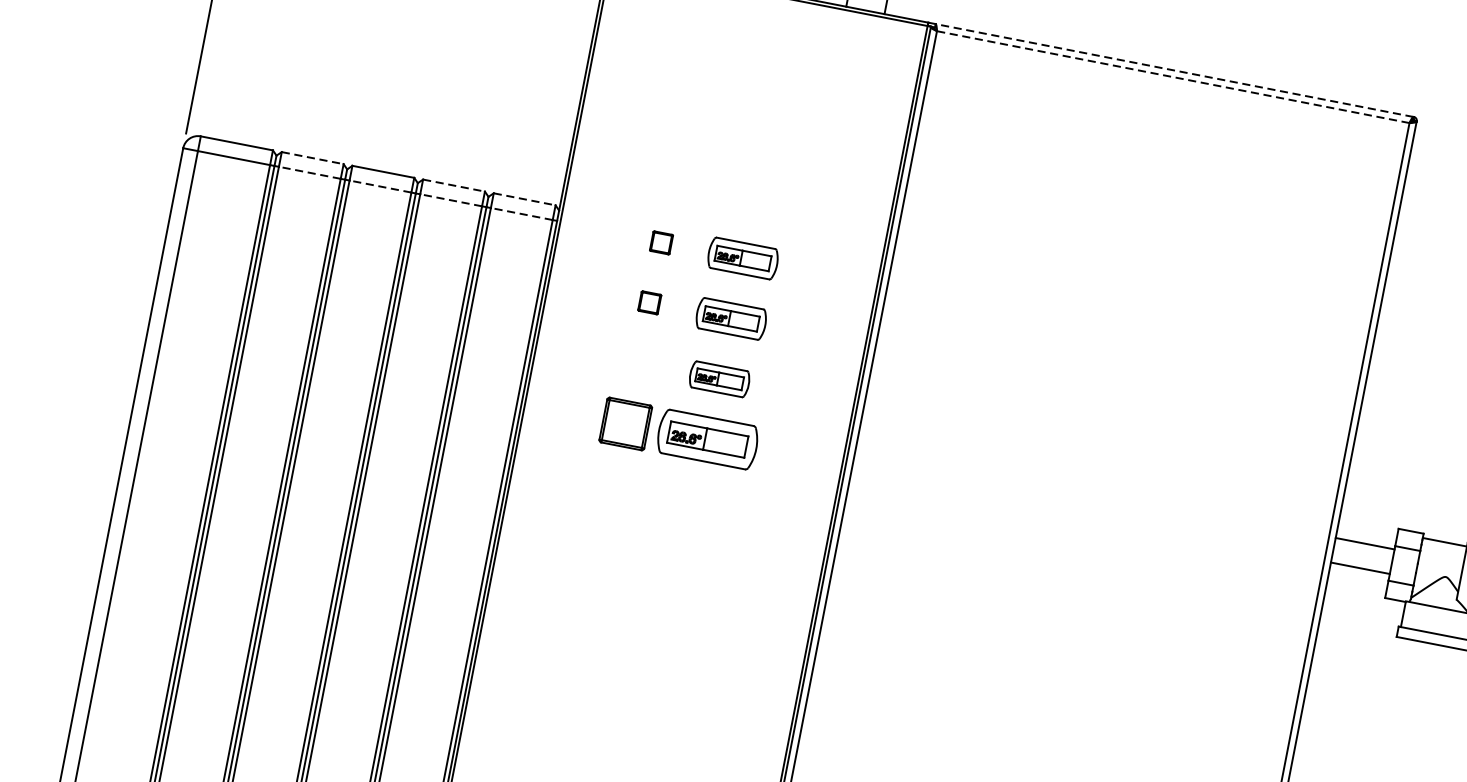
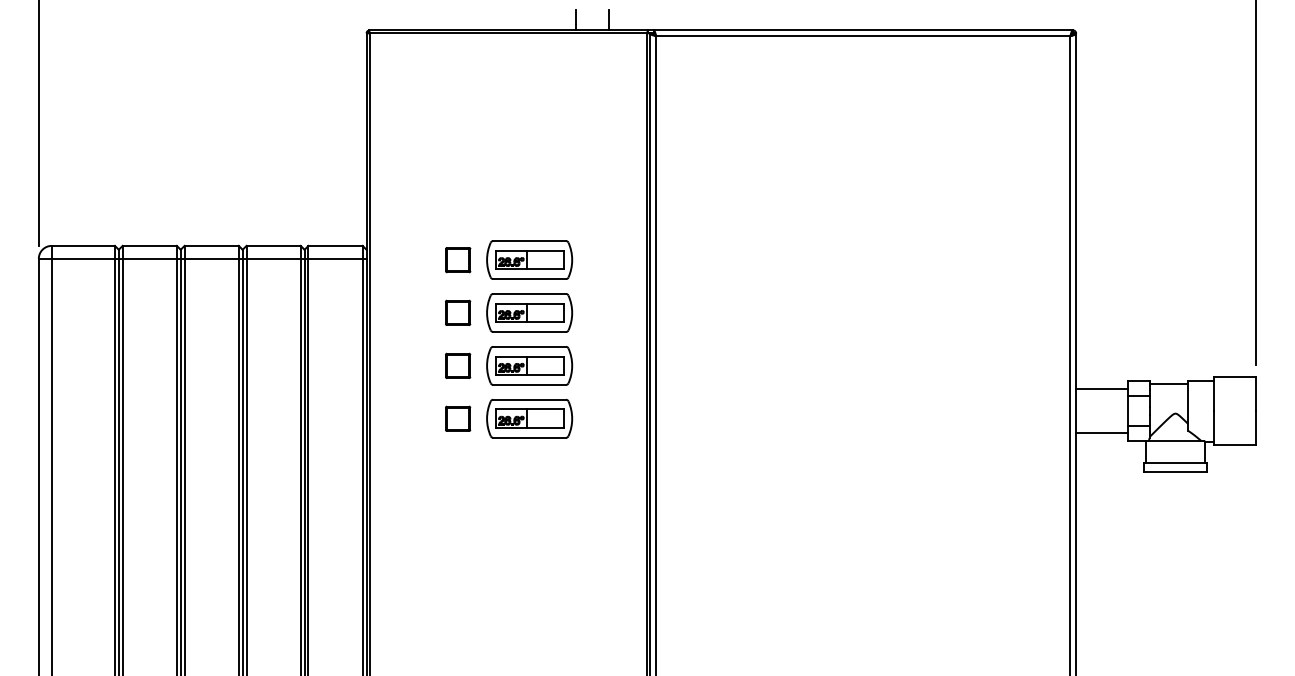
line: (1173, 70) -> (862, 30), dashed -> solid
line: (1172, 77) -> (862, 36), dashed -> solid
line: (313, 157) -> (150, 245), dashed -> solid
line: (309, 172) -> (149, 258), dashed -> solid
line: (455, 185) -> (274, 245), dashed -> solid
line: (380, 186) -> (211, 258), dashed -> solid
line: (451, 199) -> (273, 258), dashed -> solid
line: (525, 199) -> (336, 245), dashed -> solid
line: (521, 213) -> (335, 258), dashed -> solid
part: (661, 243) -> (458, 260), size x1.43
part: (742, 257) -> (529, 259), size x1.43
part: (650, 302) -> (458, 312), size x1.43
part: (731, 318) -> (529, 312), size x1.43
part: (638, 363) -> (458, 365), added
part: (719, 378) -> (529, 365), size x1.67
part: (626, 423) -> (458, 418), size x0.62
line: (1364, 543) -> (1101, 432), moved
line: (1359, 568) -> (1101, 389), moved

